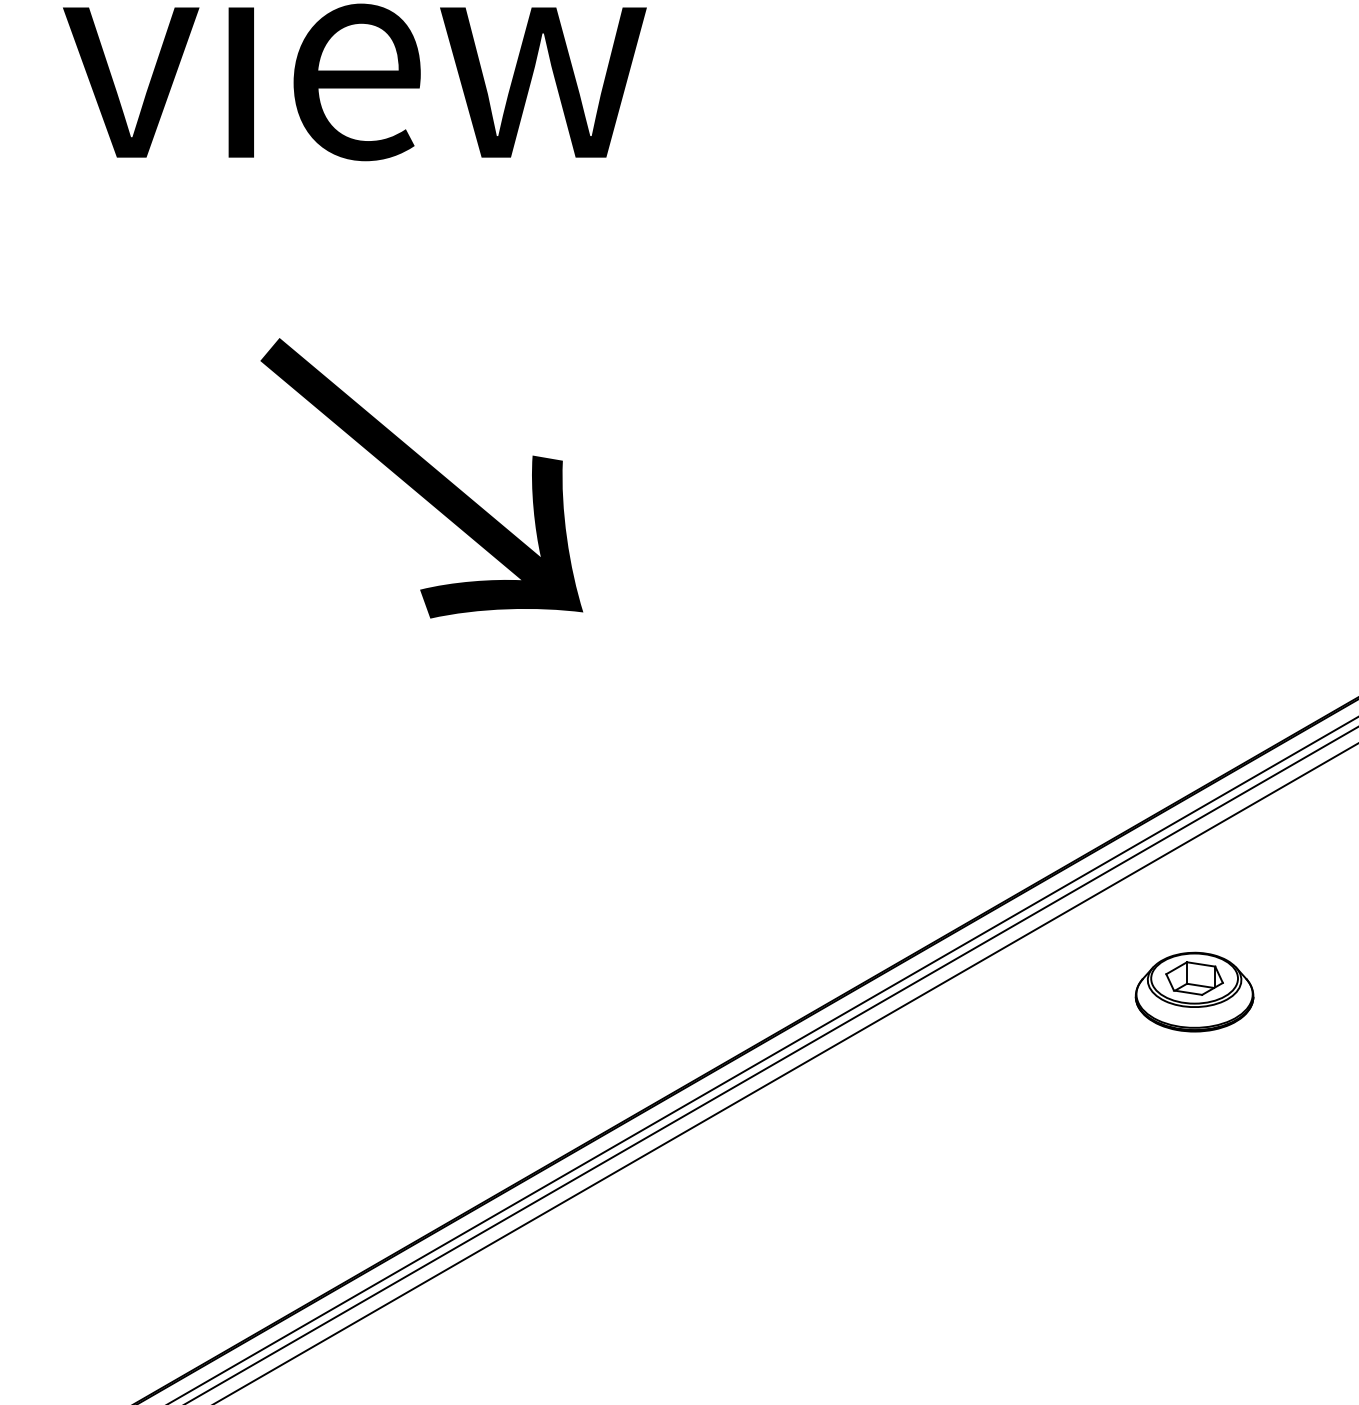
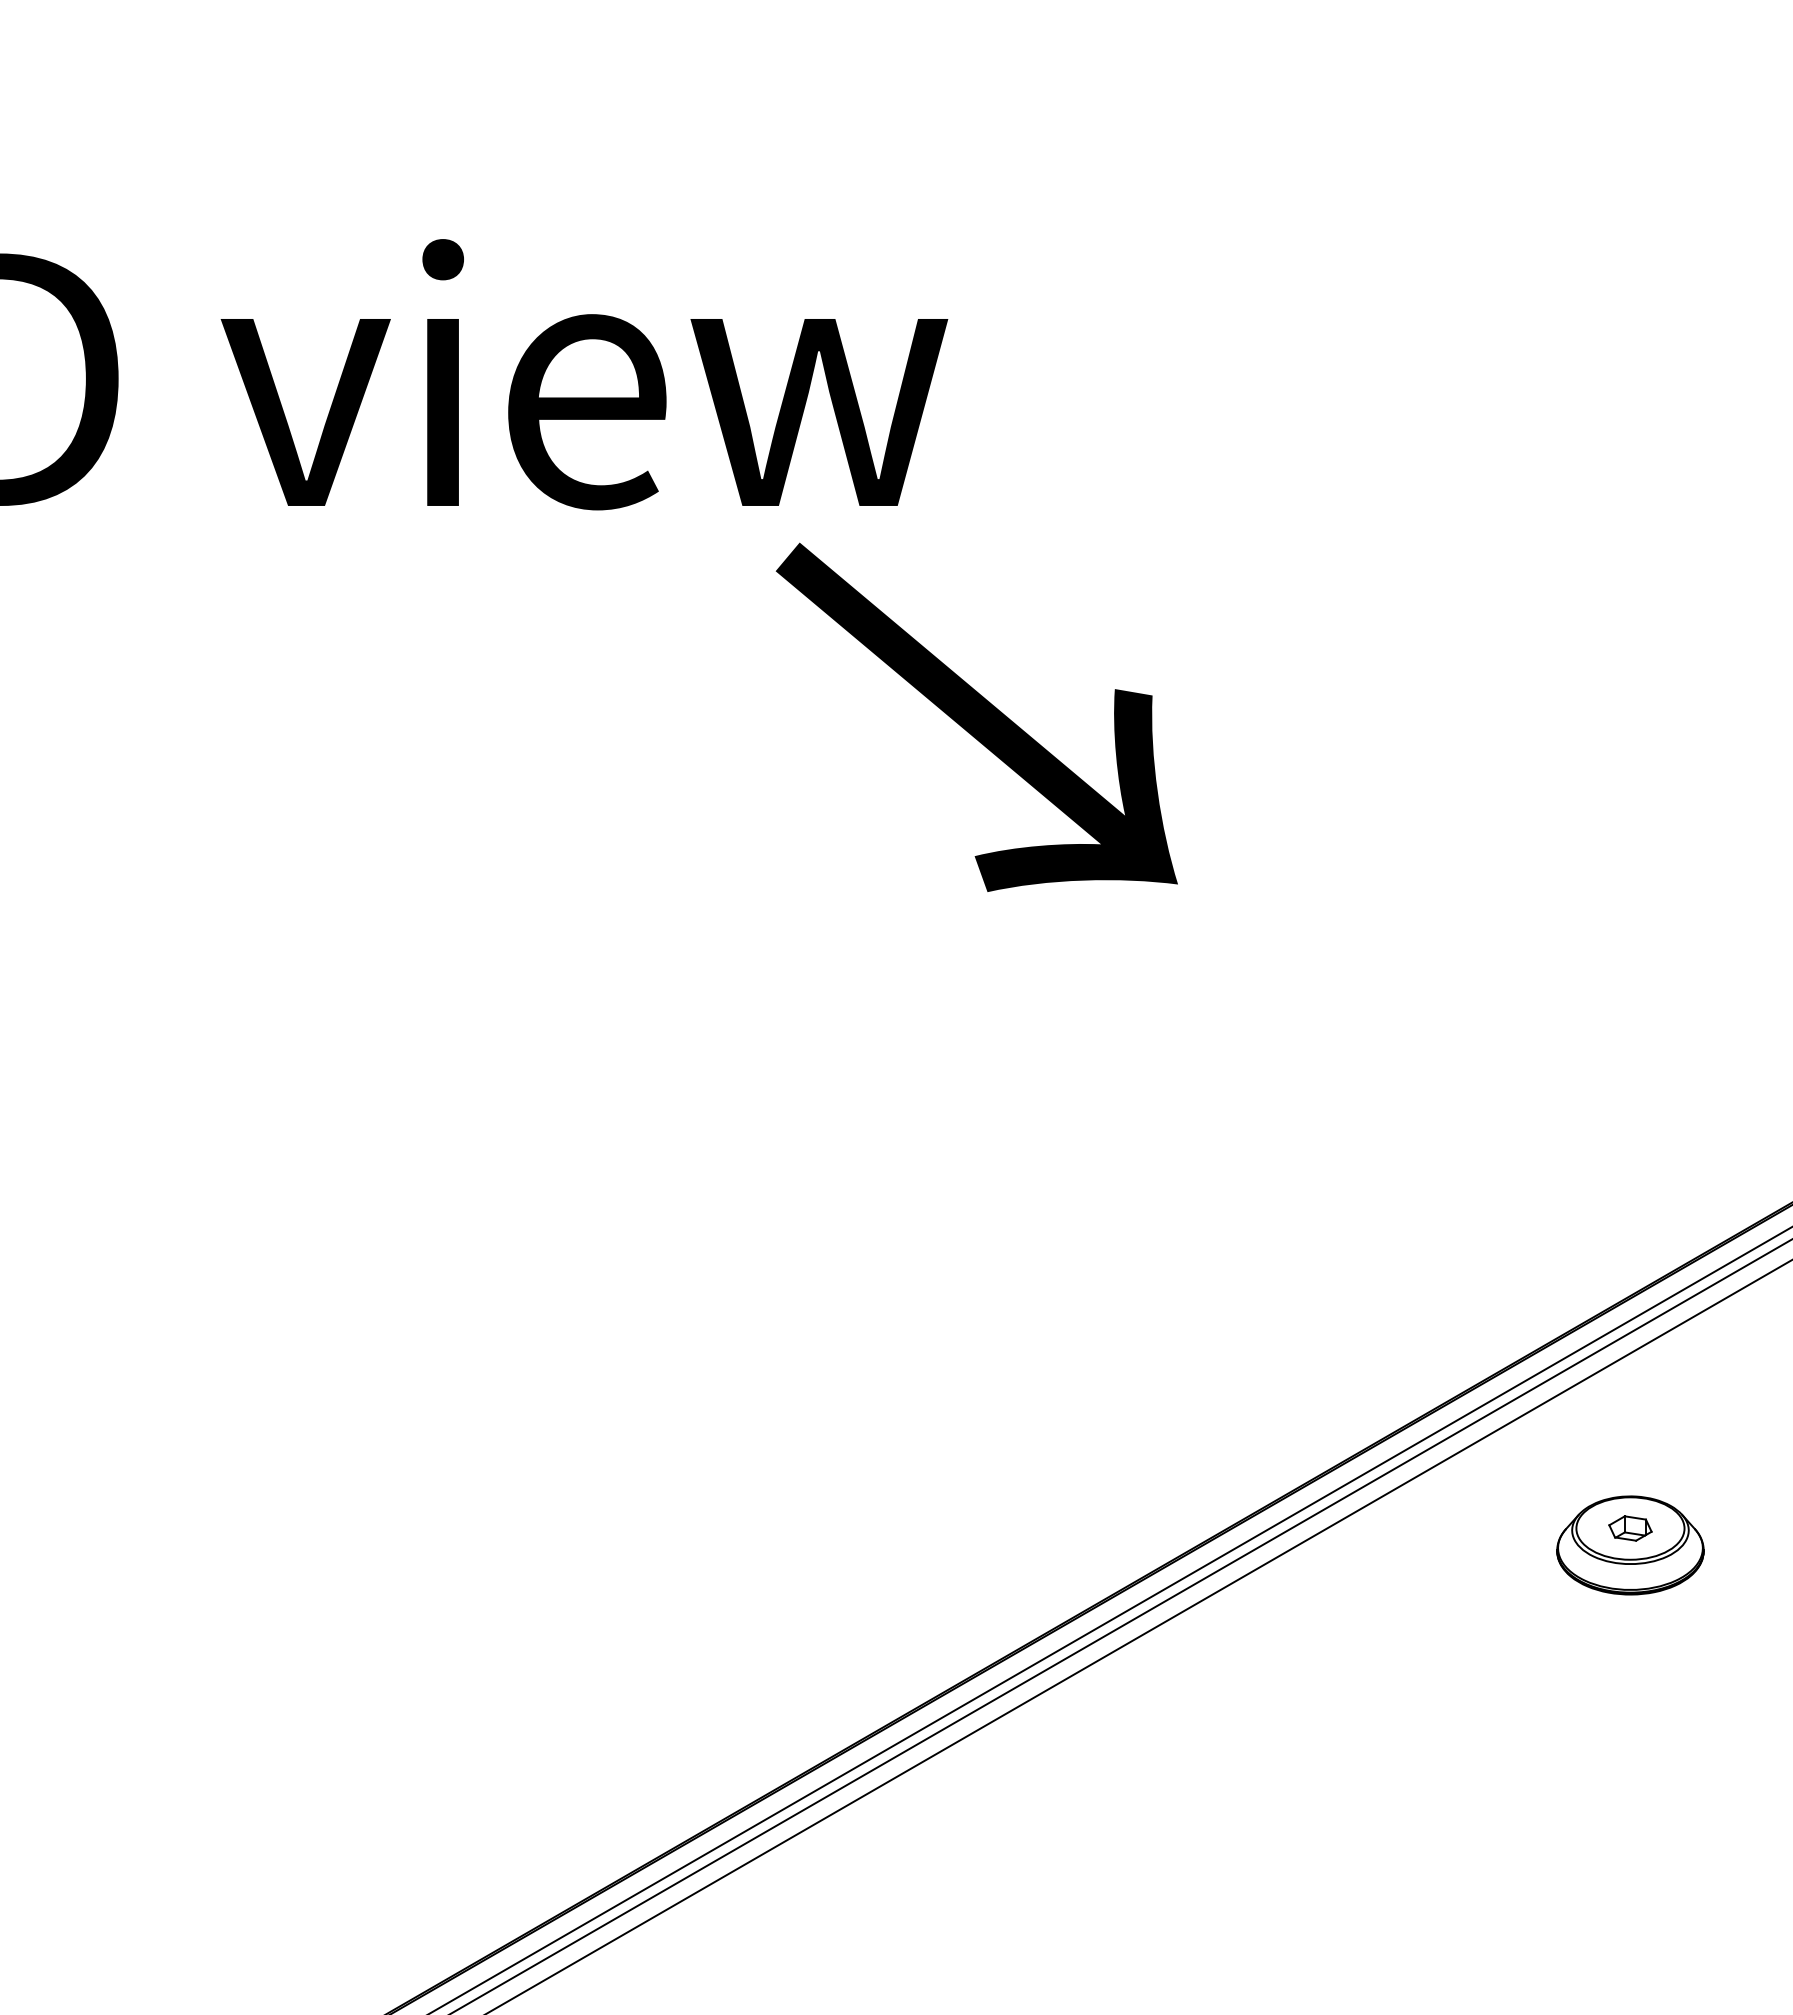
text: (421, 477) -> (976, 716), moved
part: (1194, 978) -> (1630, 1528), size x0.6

